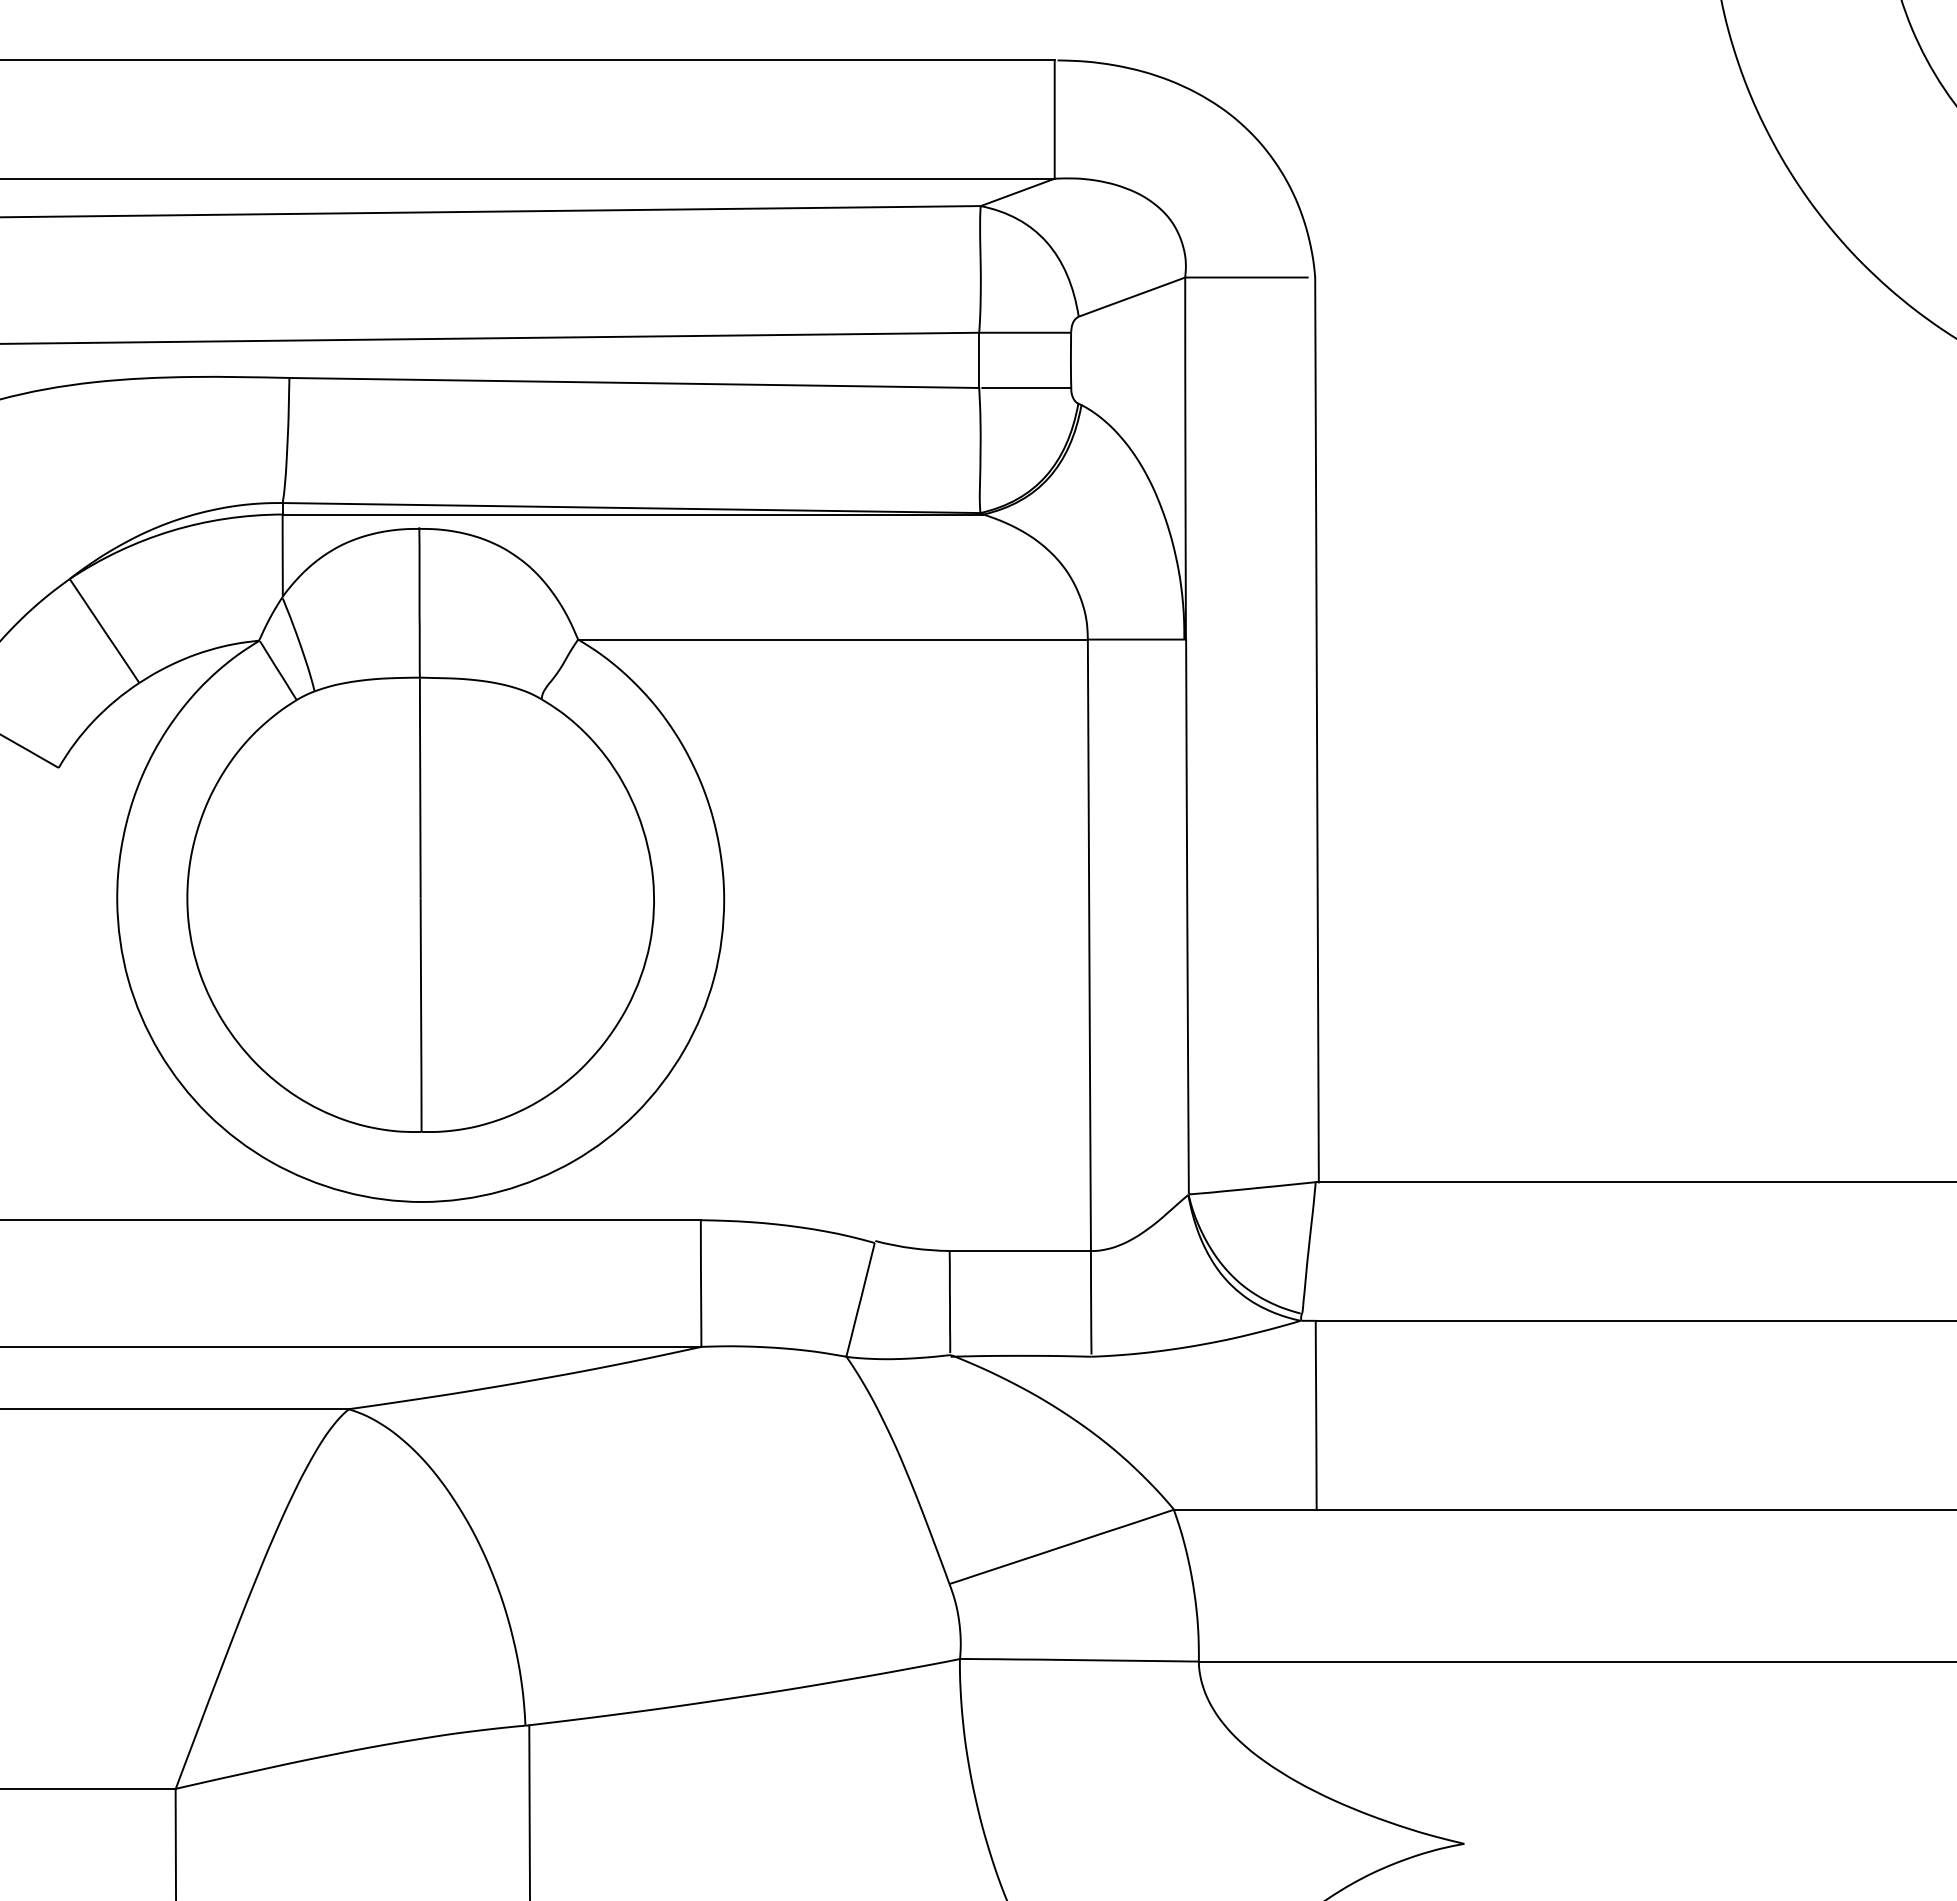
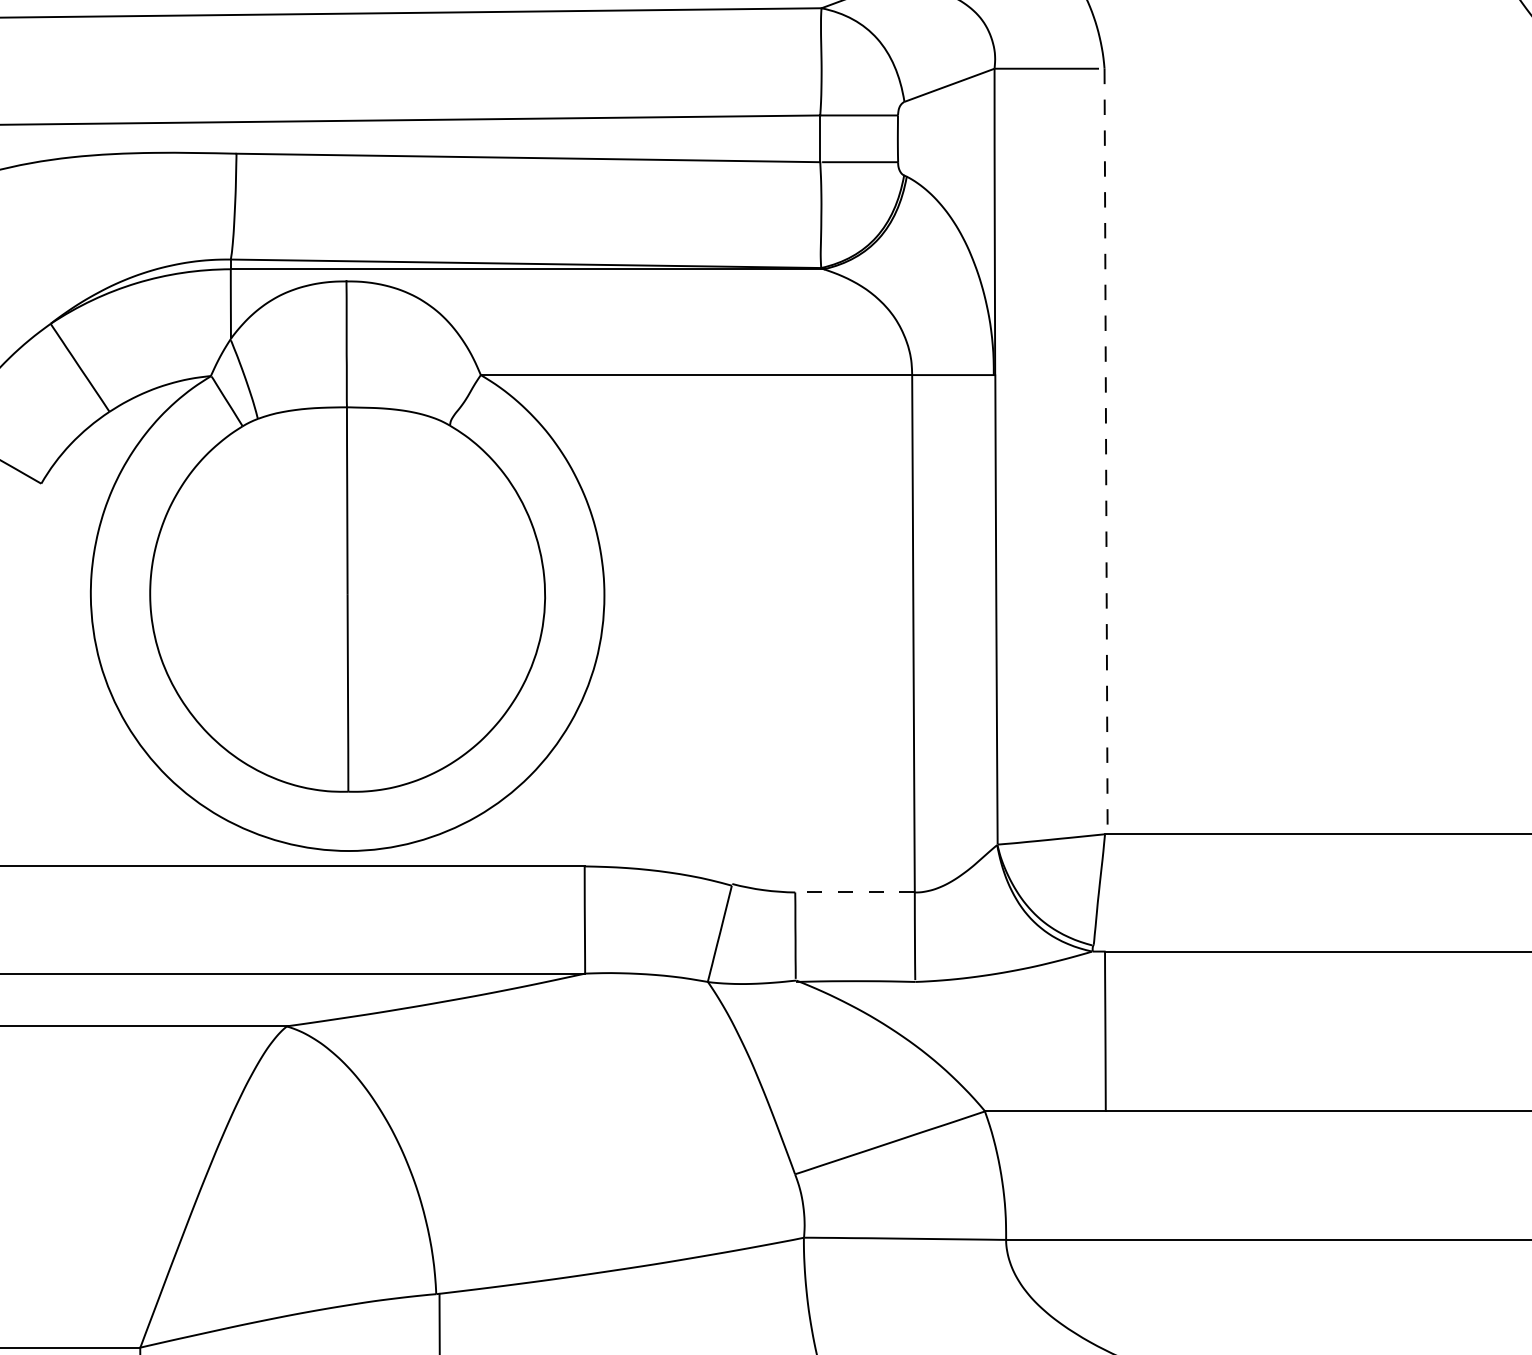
line: (1317, 730) -> (1106, 452), solid -> dashed
line: (1020, 1251) -> (855, 892), solid -> dashed

